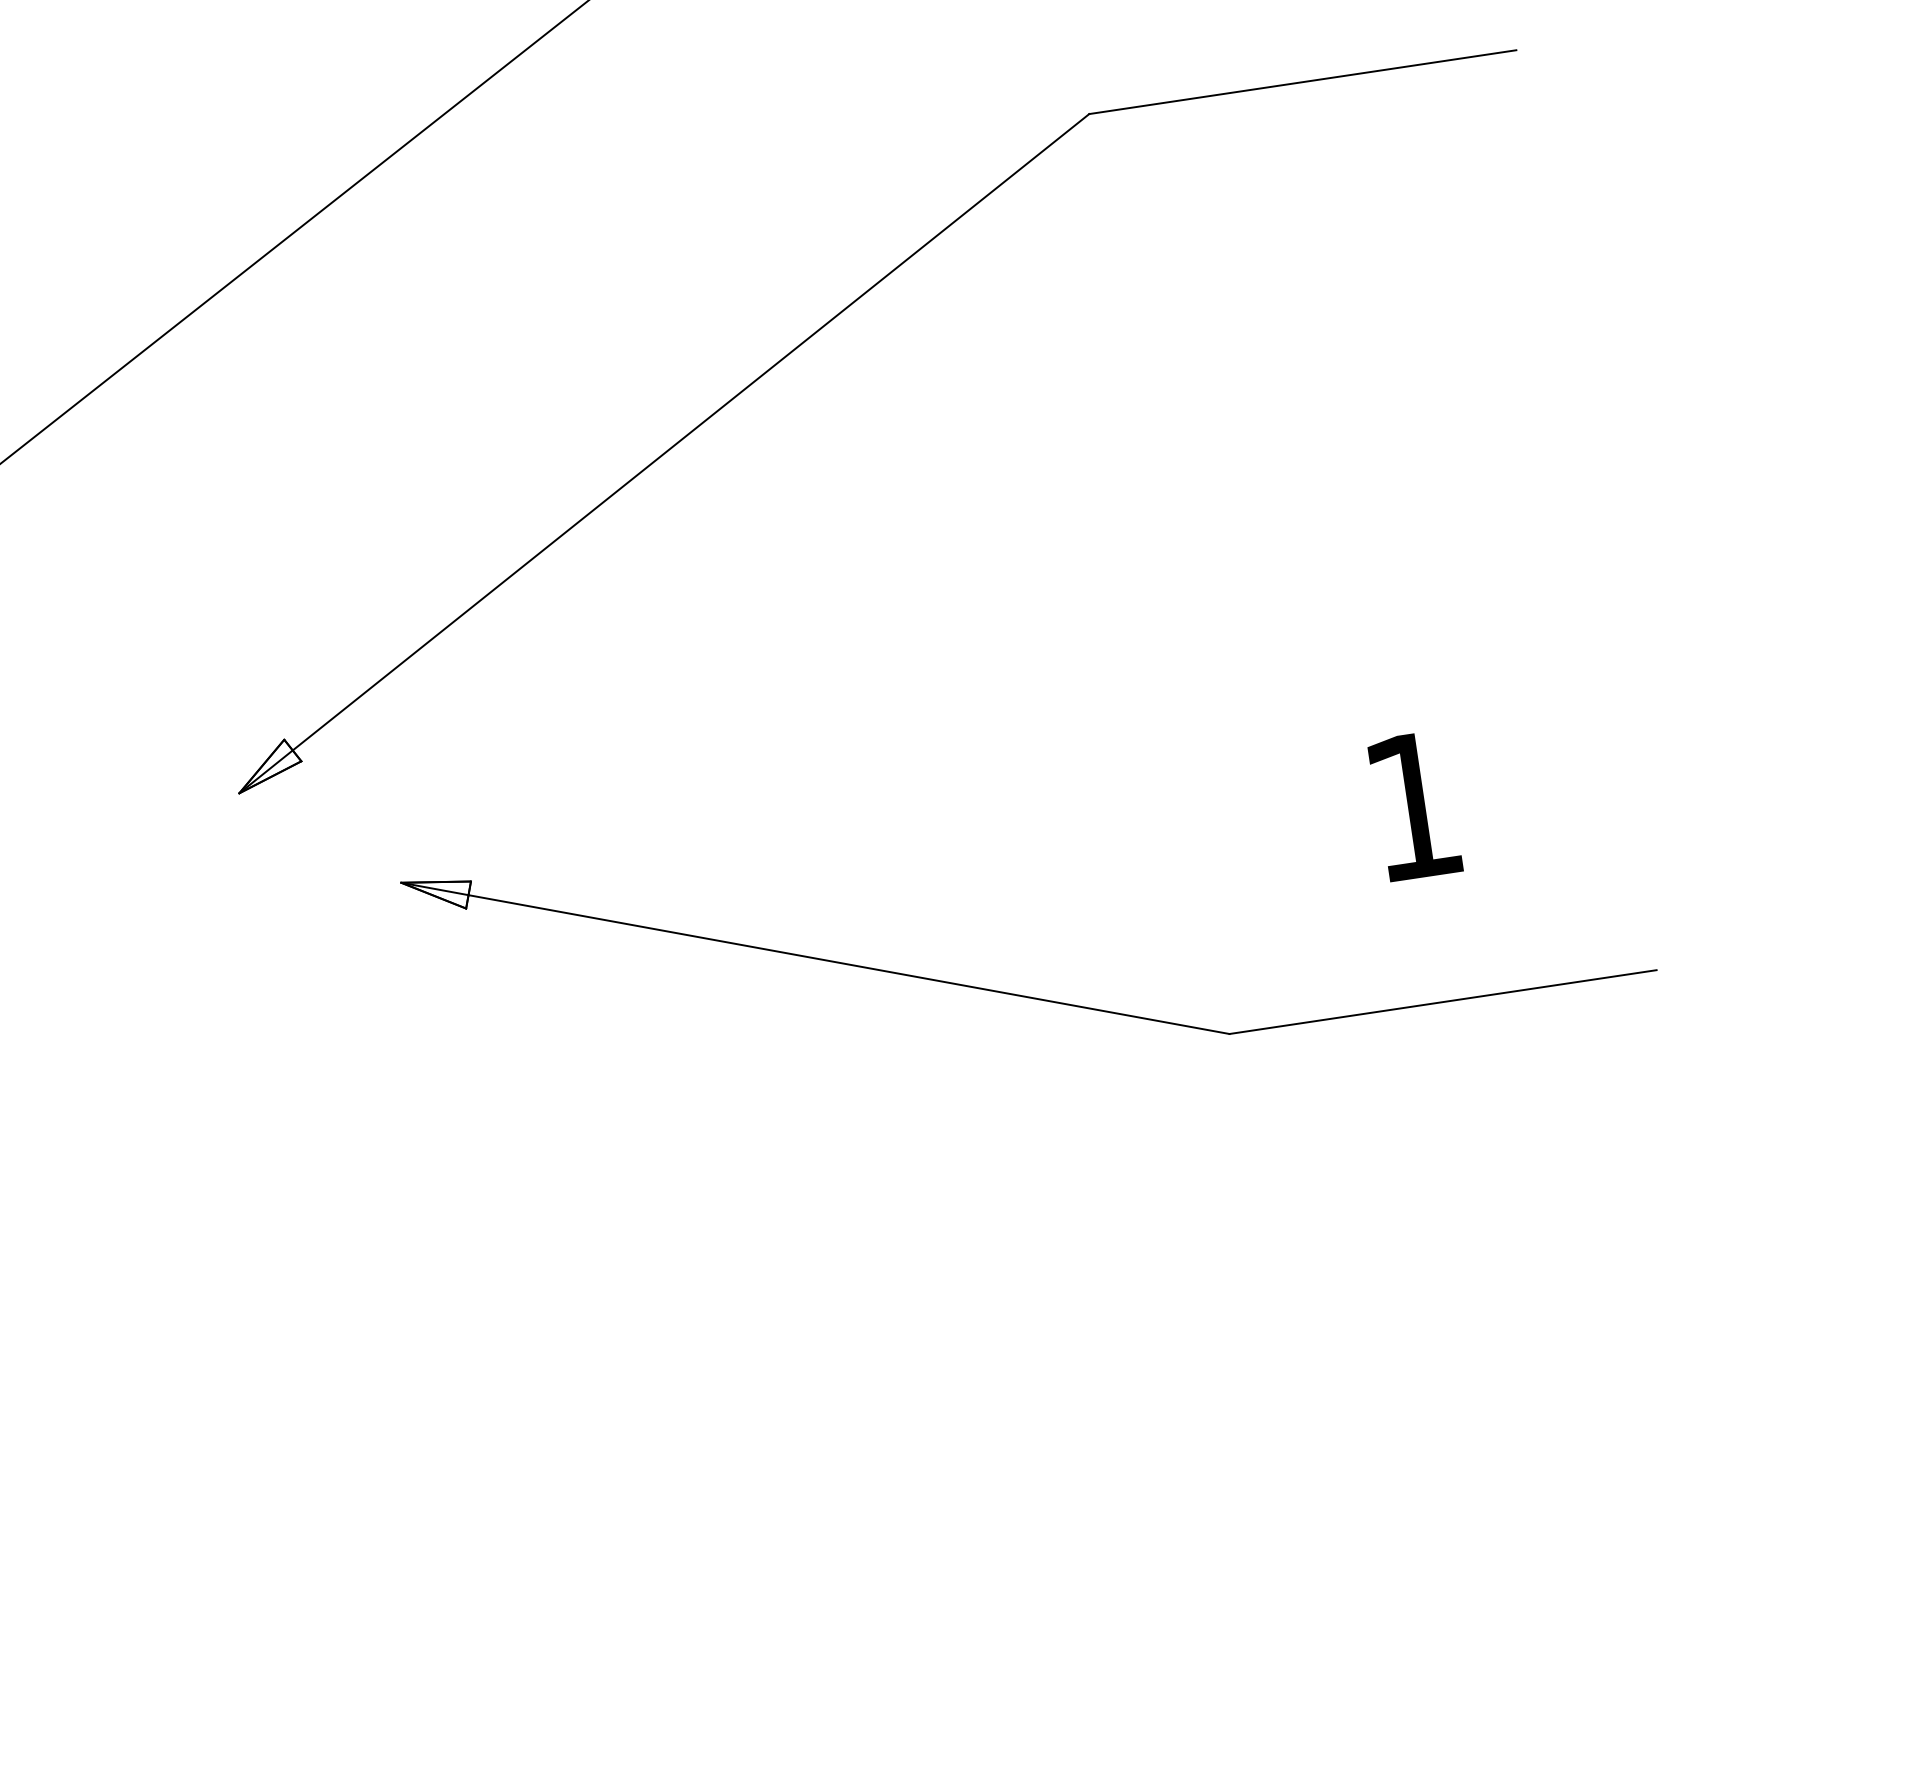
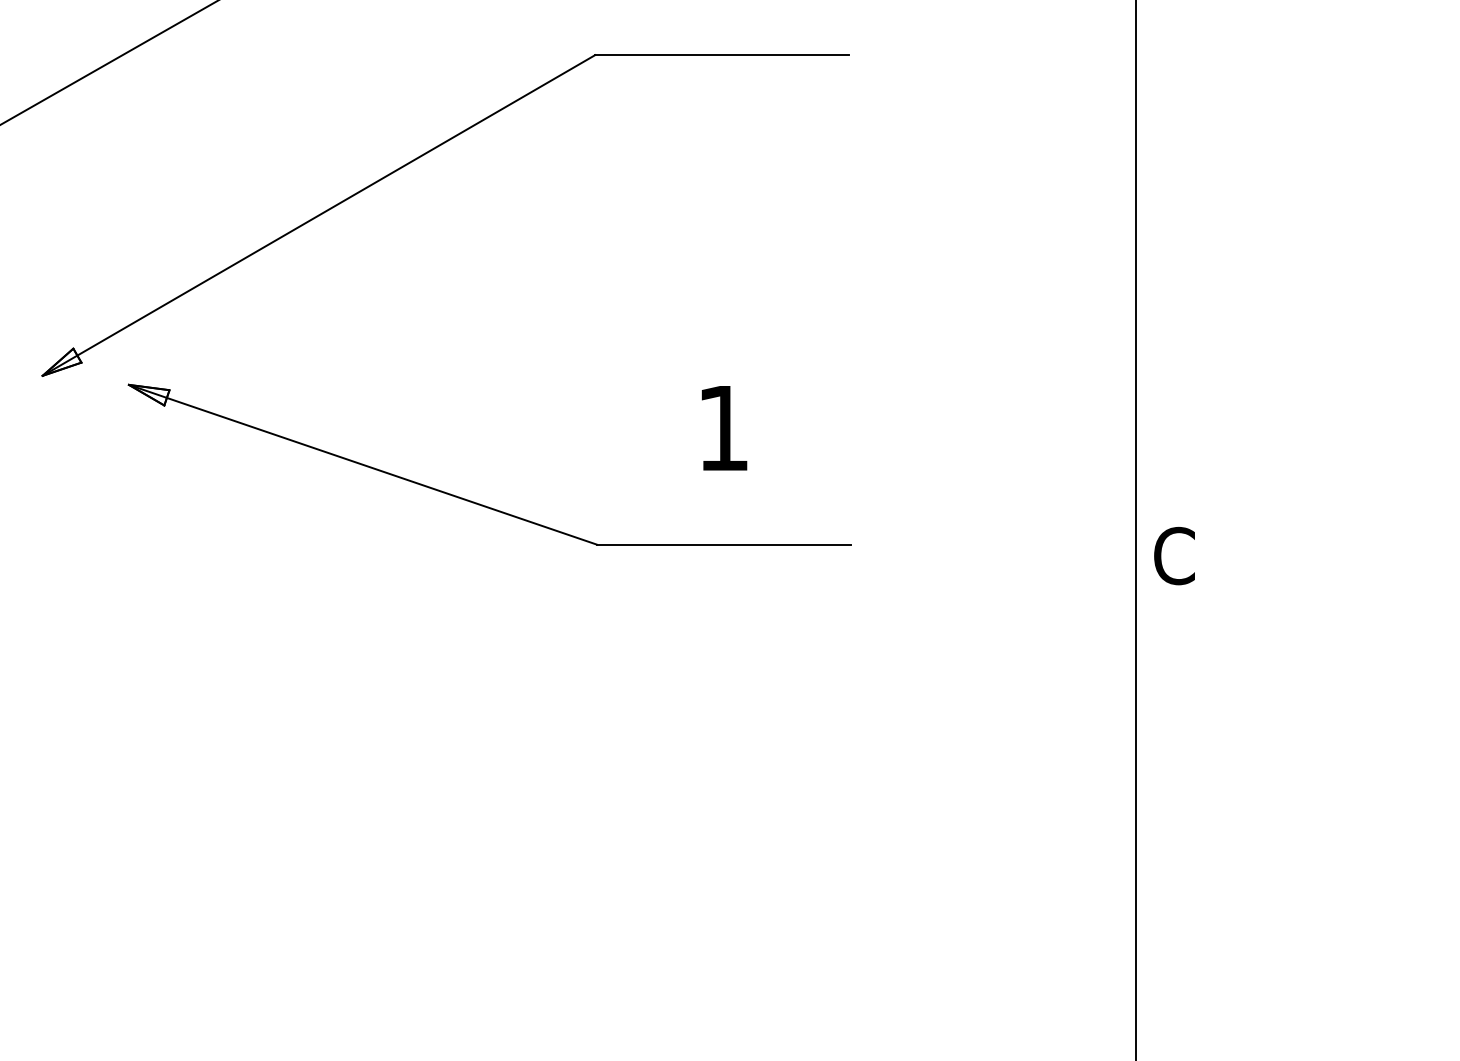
part: (1017, 993) -> (477, 502), moved

